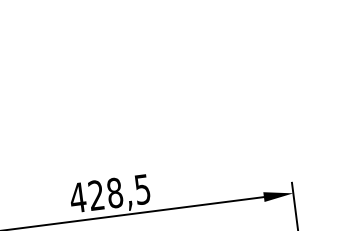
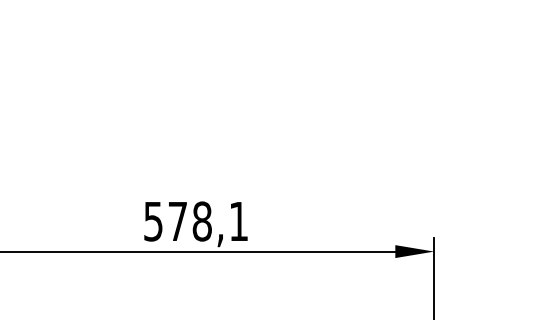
text: (109, 193) -> (195, 221), 428,5 -> 578,1

